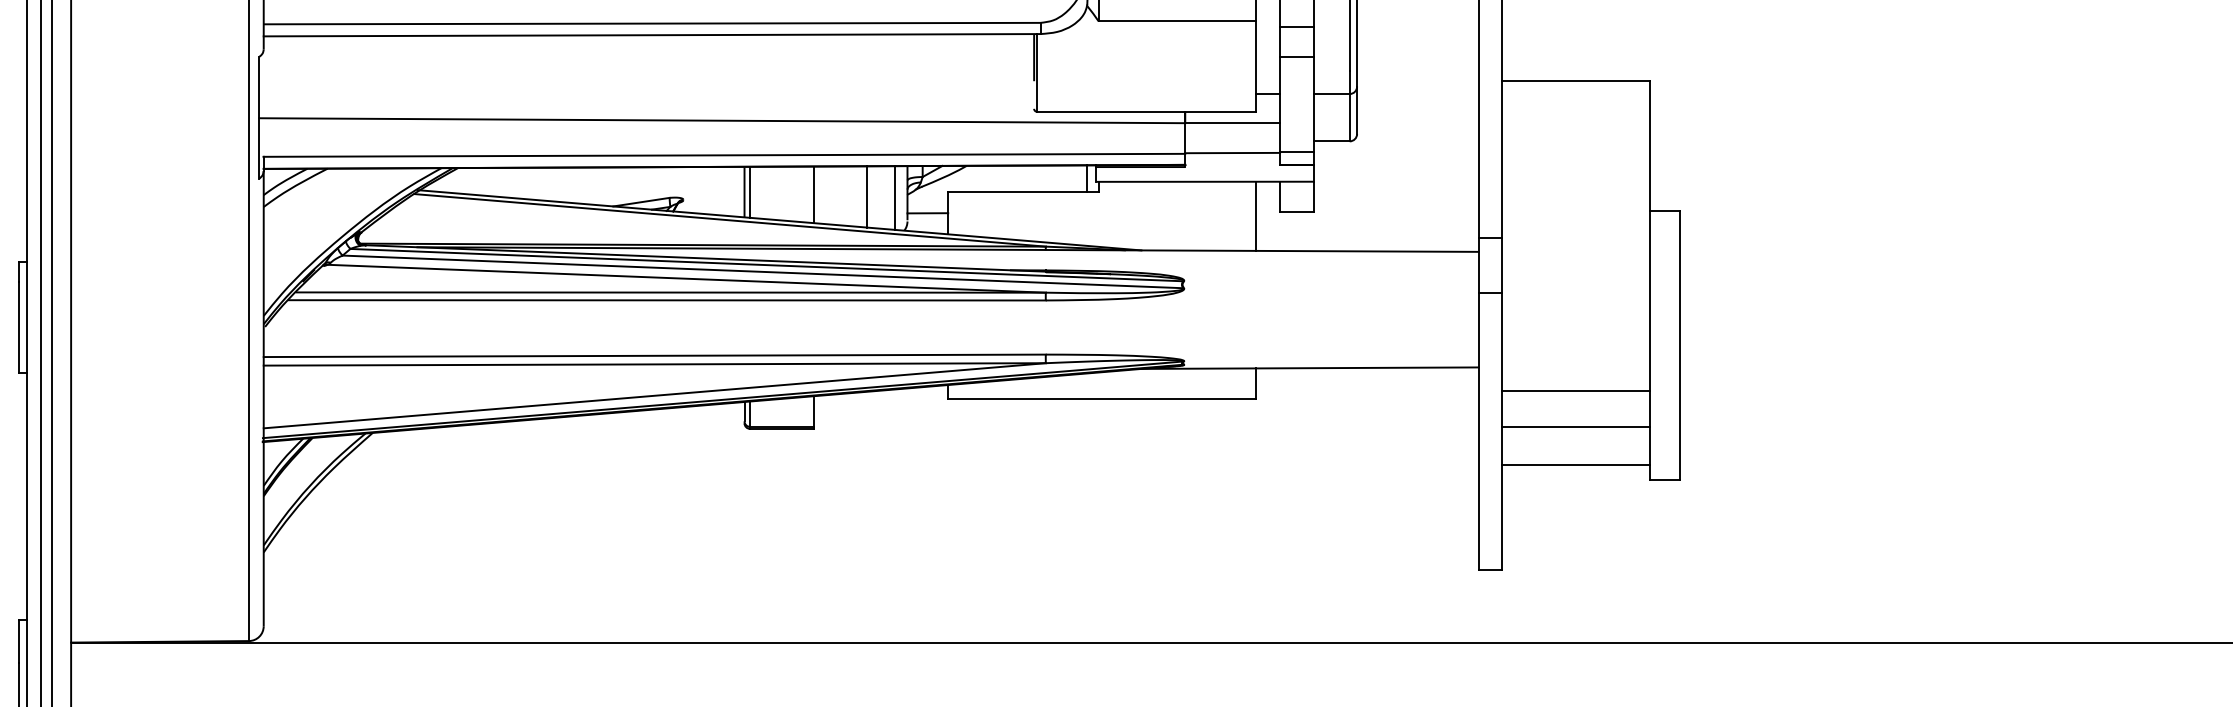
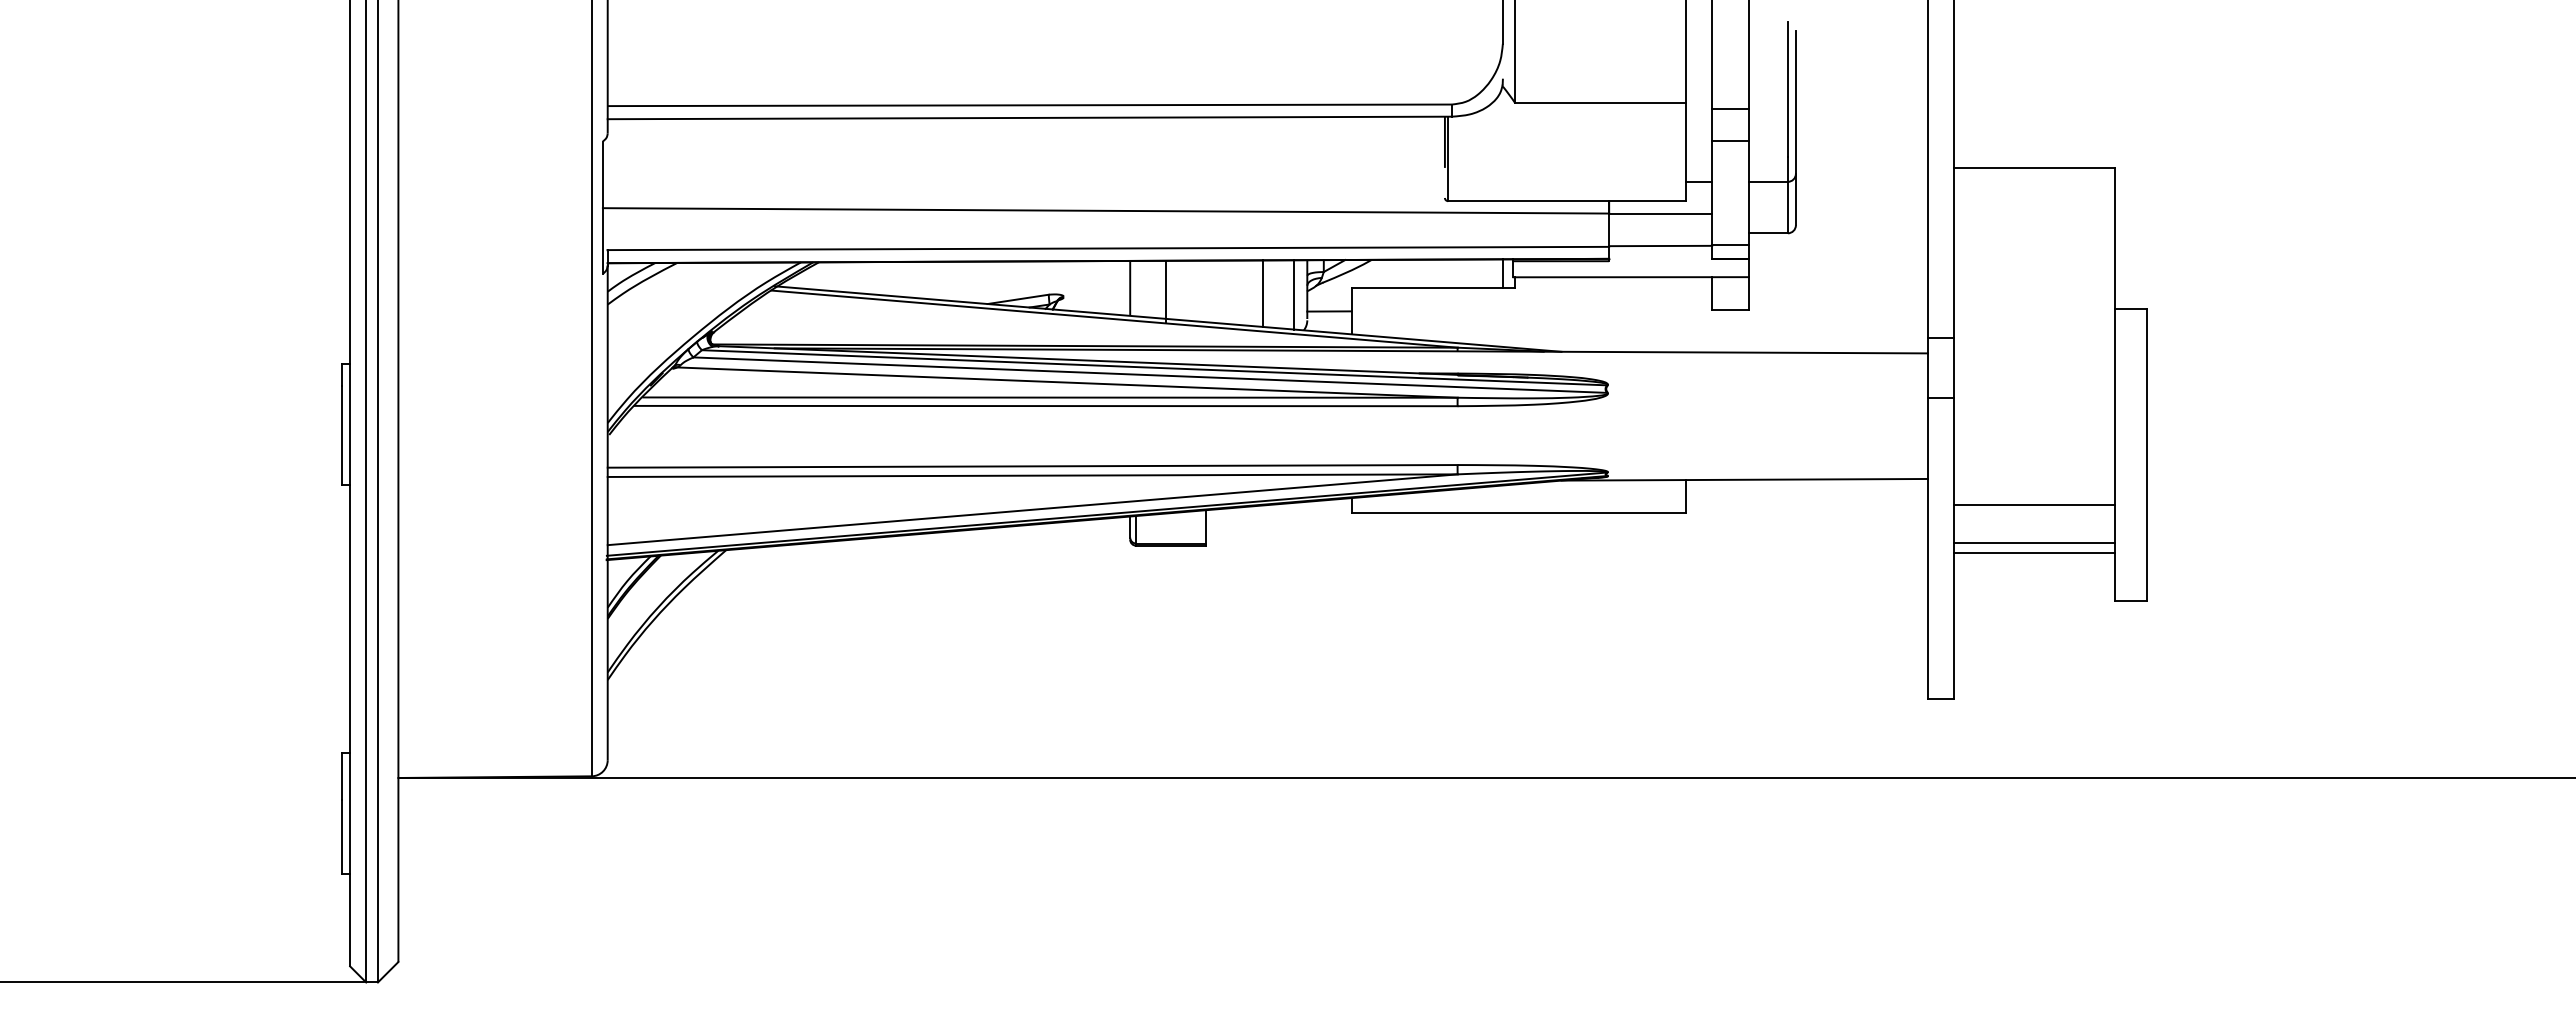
line: (750, 192) -> (1136, 288), removed
line: (813, 194) -> (1165, 291), moved
line: (1256, 216) -> (1686, 314), removed
line: (1575, 465) -> (2033, 553), moved

